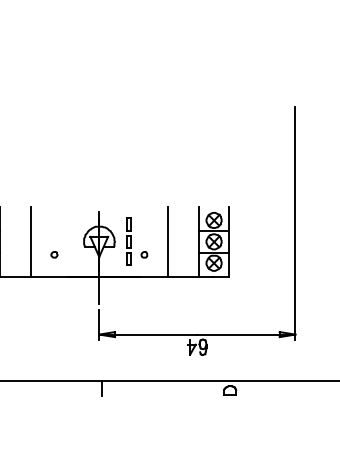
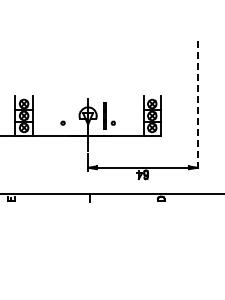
line: (295, 224) -> (197, 106), solid -> dashed
line: (30, 240) -> (49, 115), removed
line: (168, 240) -> (126, 115), removed

